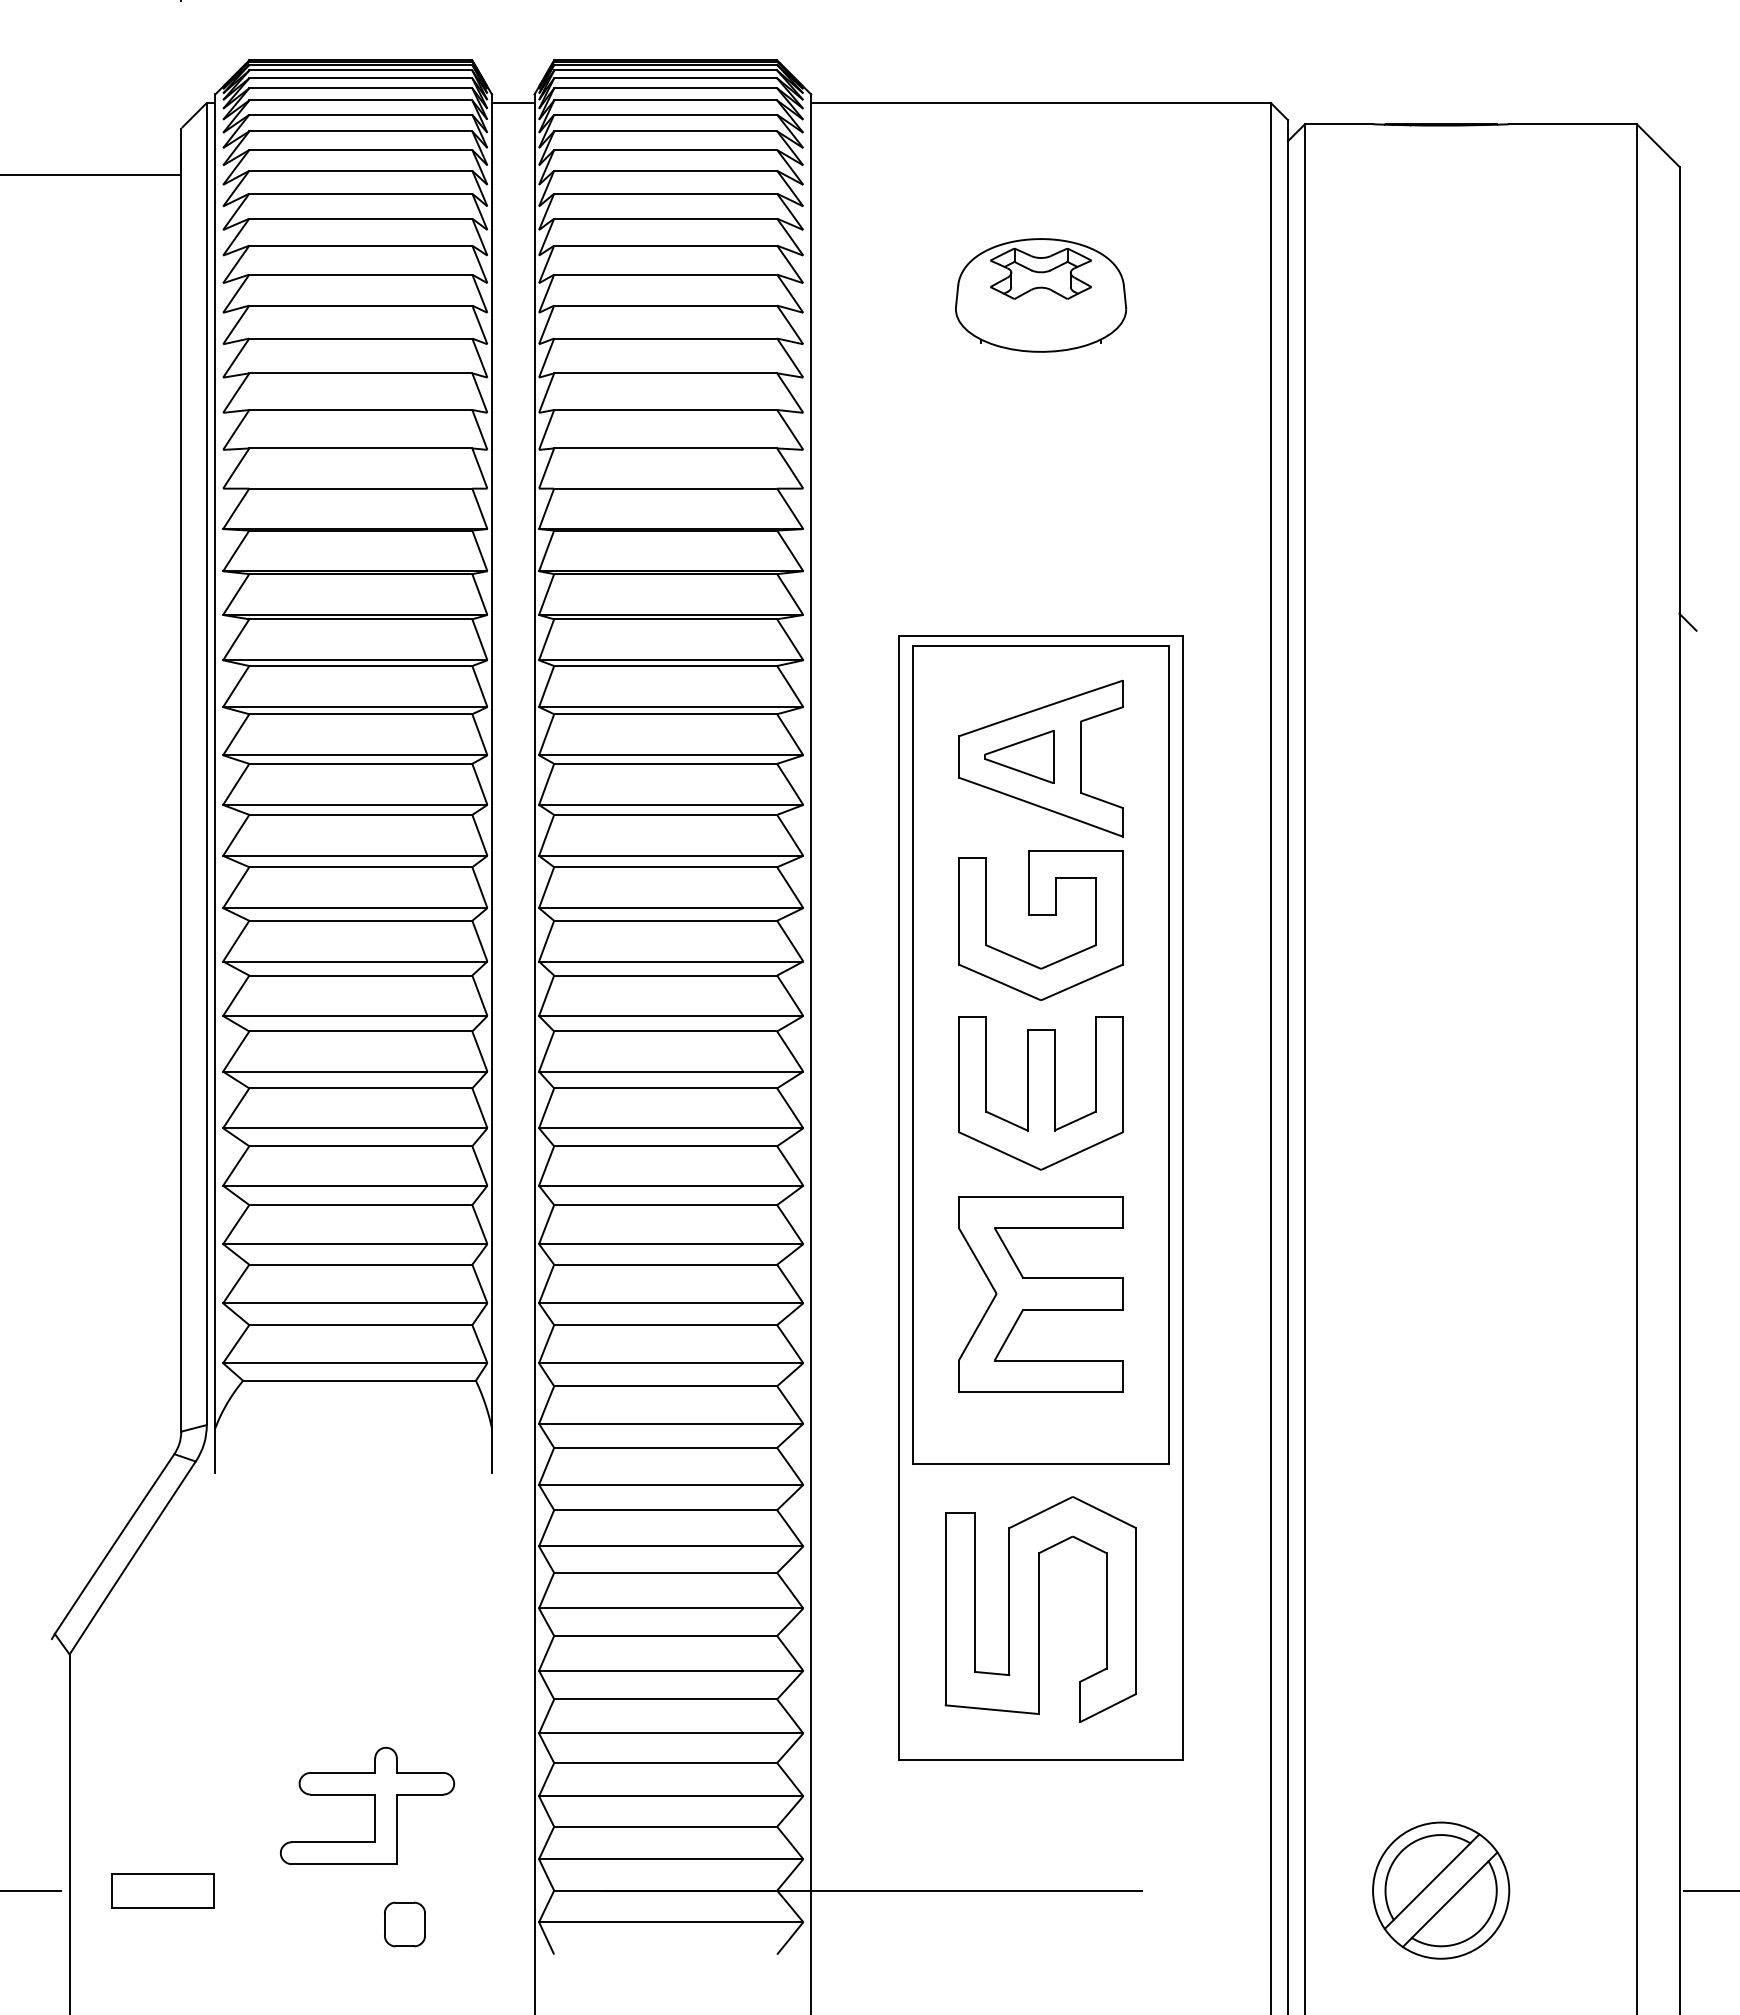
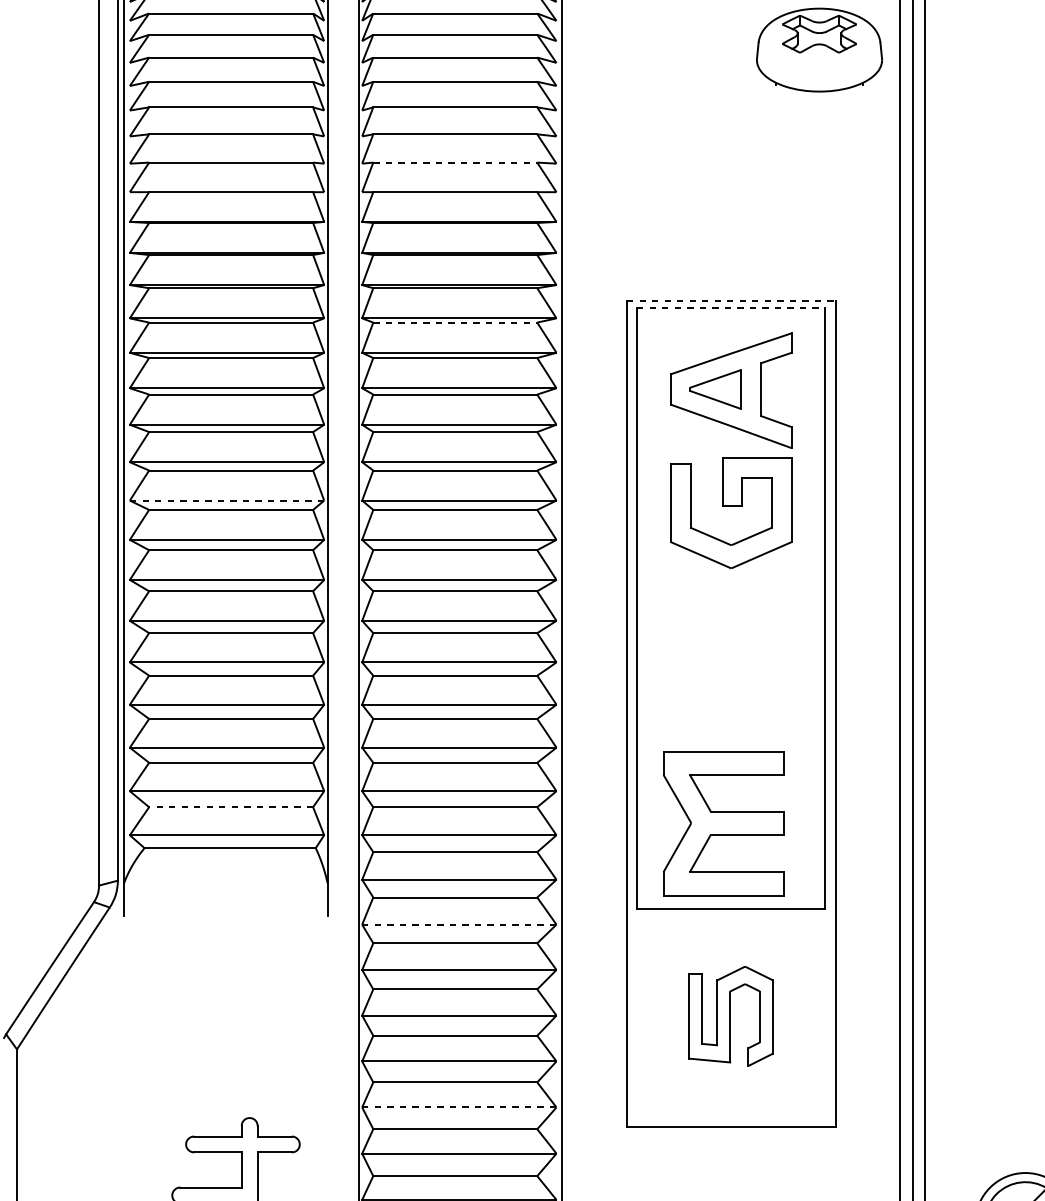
part: (1041, 295) -> (819, 50), moved
line: (666, 448) -> (455, 162), solid -> dashed
line: (1041, 636) -> (731, 300), solid -> dashed
line: (1041, 646) -> (731, 308), solid -> dashed
line: (666, 666) -> (455, 322), solid -> dashed
line: (354, 908) -> (226, 500), solid -> dashed
part: (1040, 1093) -> (730, 636), removed
part: (1040, 1294) -> (723, 823), moved
line: (360, 1325) -> (230, 807), solid -> dashed
line: (671, 1484) -> (459, 924), solid -> dashed
part: (1040, 1609) -> (730, 1016), size x0.6
line: (671, 1733) -> (459, 1107), solid -> dashed

